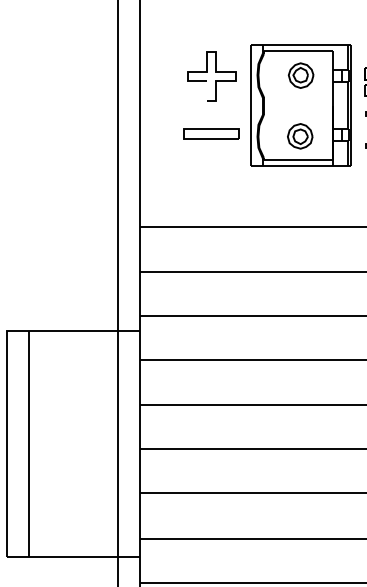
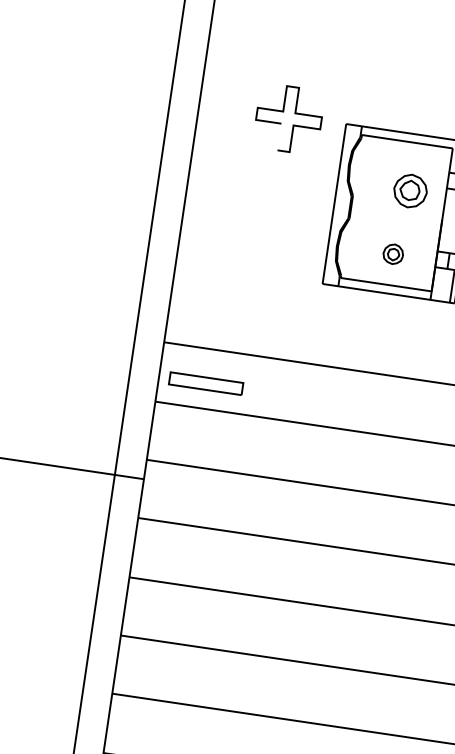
curve: (207, 72) -> (283, 112), moved
part: (300, 75) -> (409, 190), moved
part: (211, 133) -> (206, 382), moved
part: (300, 136) -> (393, 254), size x0.6

